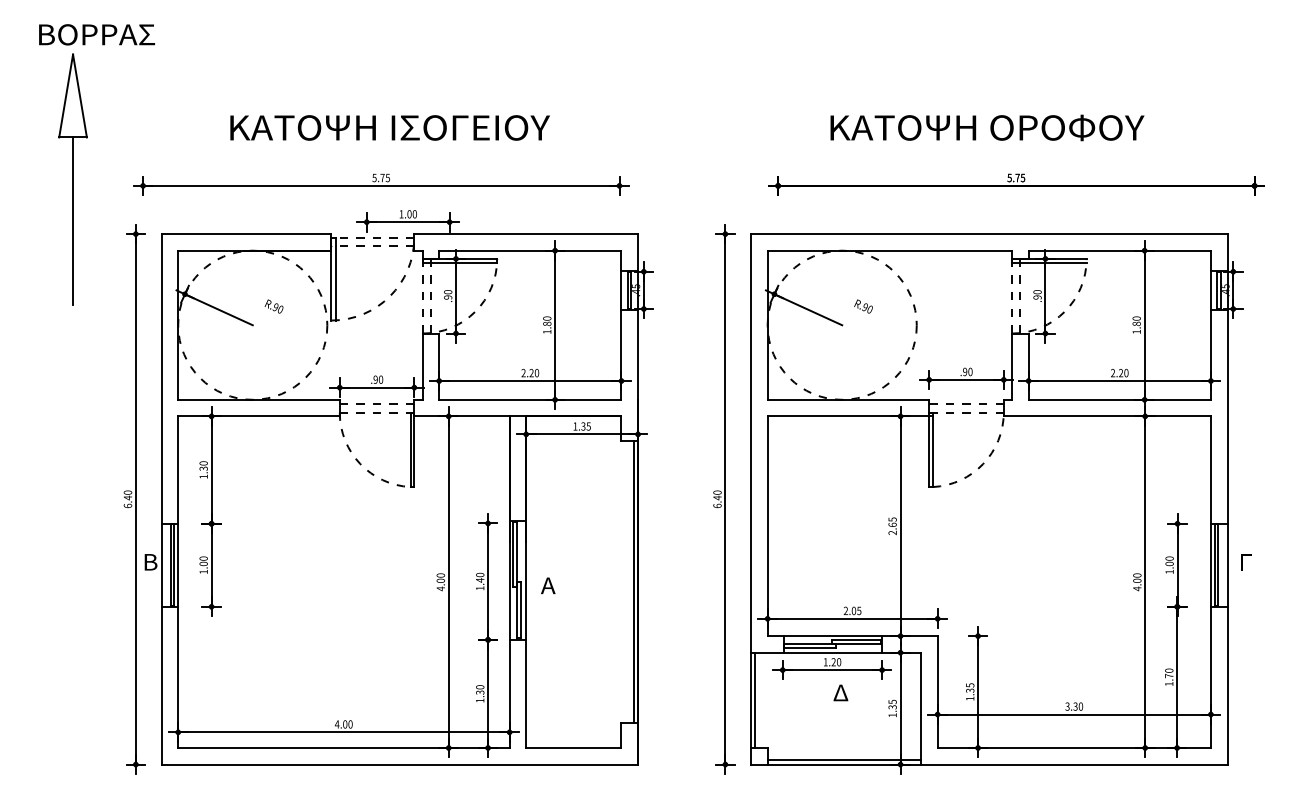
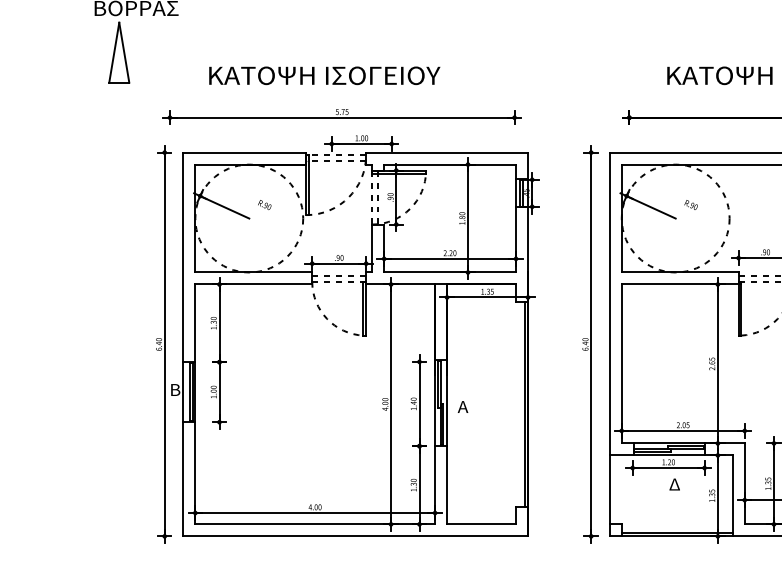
text: (389, 127) -> (324, 75), moved
line: (73, 221) -> (119, 143), removed
line: (755, 699) -> (612, 489), removed

